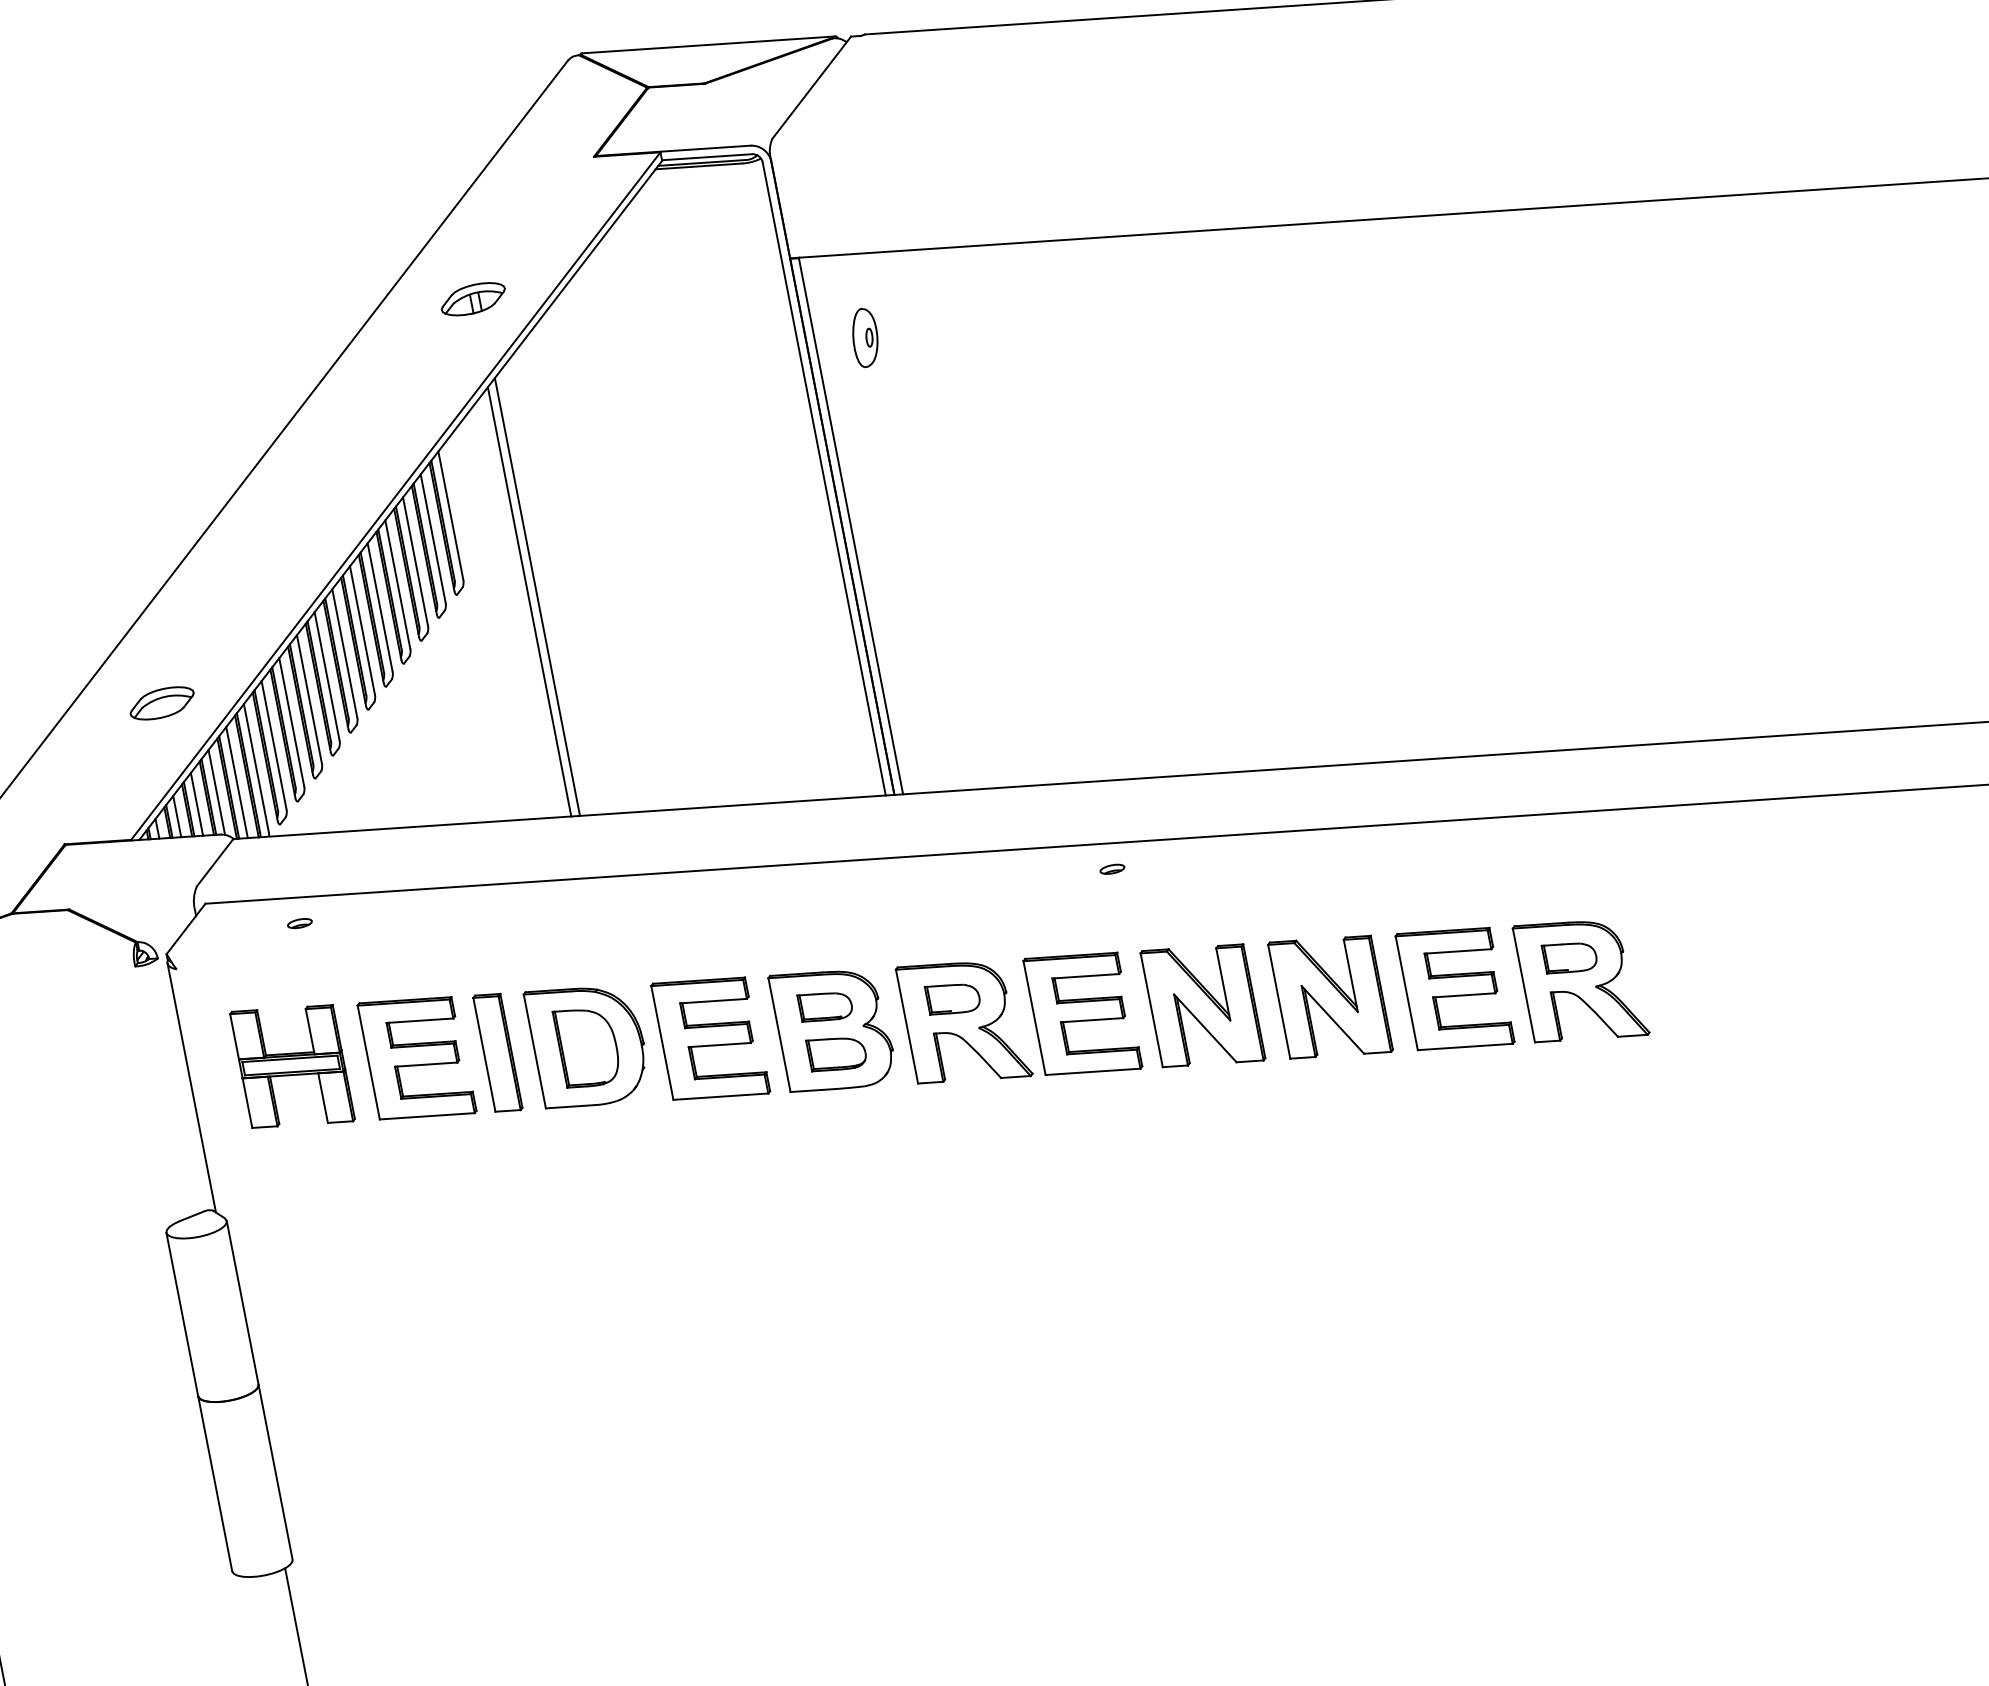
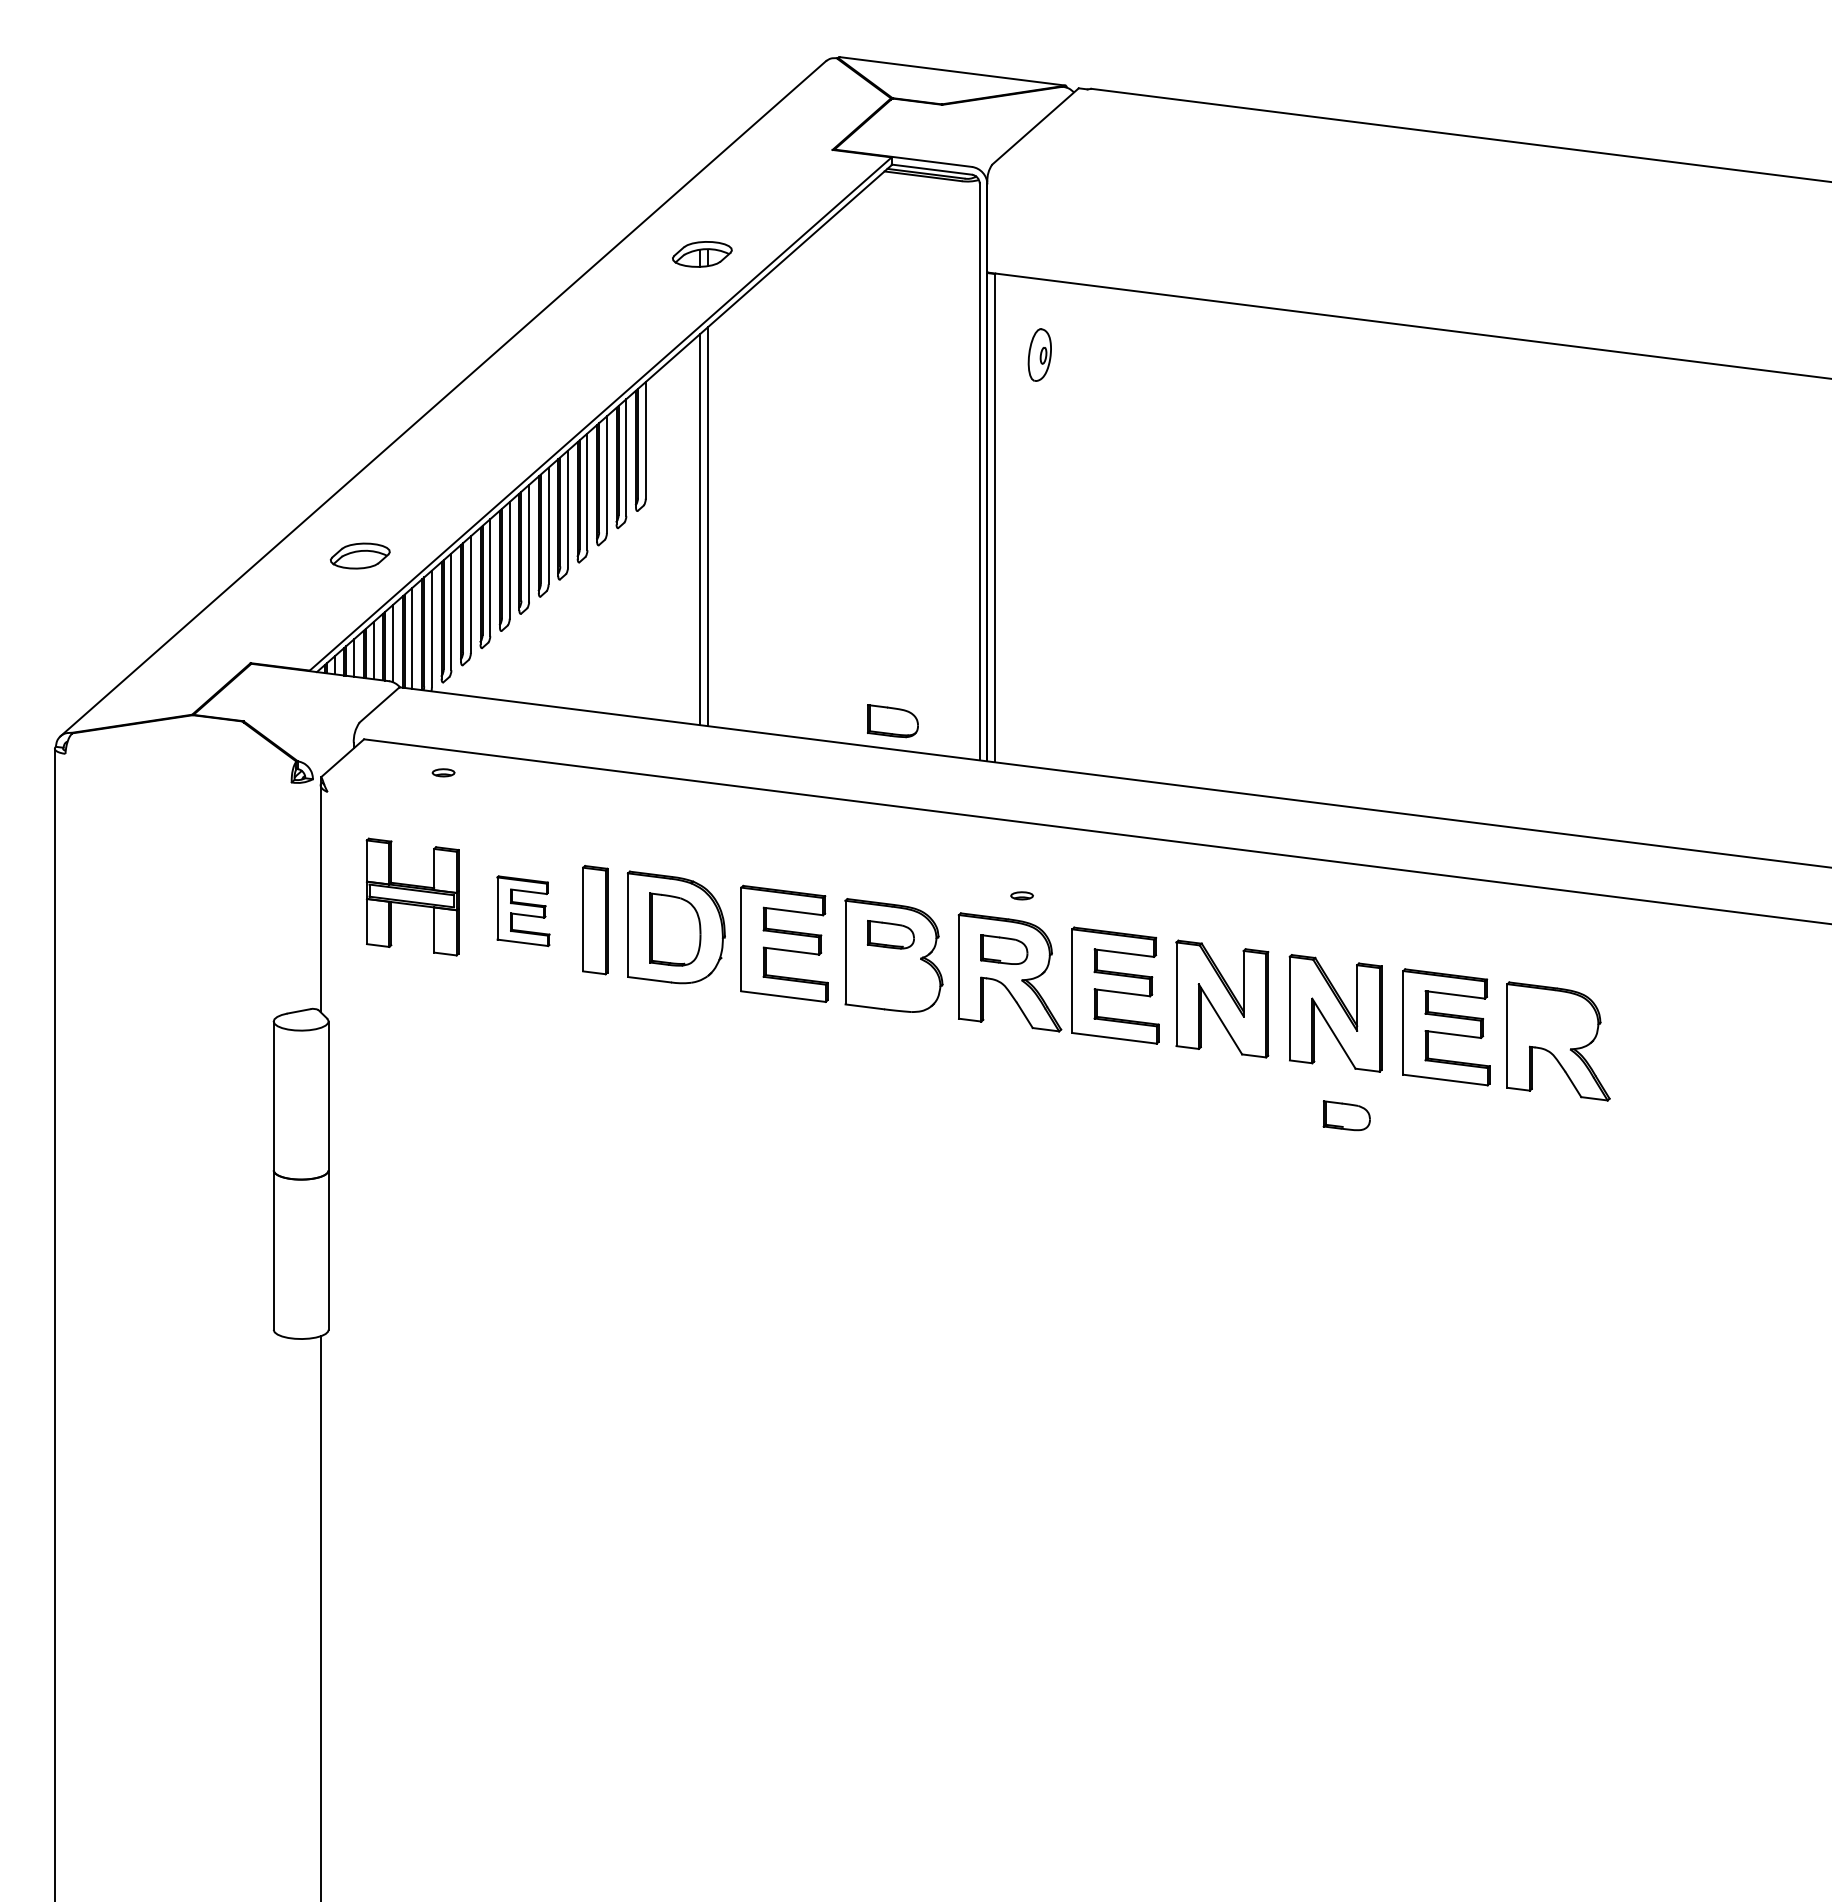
part: (1111, 869) -> (1021, 895), moved
part: (1569, 956) -> (1346, 1115), moved
part: (836, 1053) -> (892, 721), moved
part: (417, 1058) -> (523, 911), size x0.6

